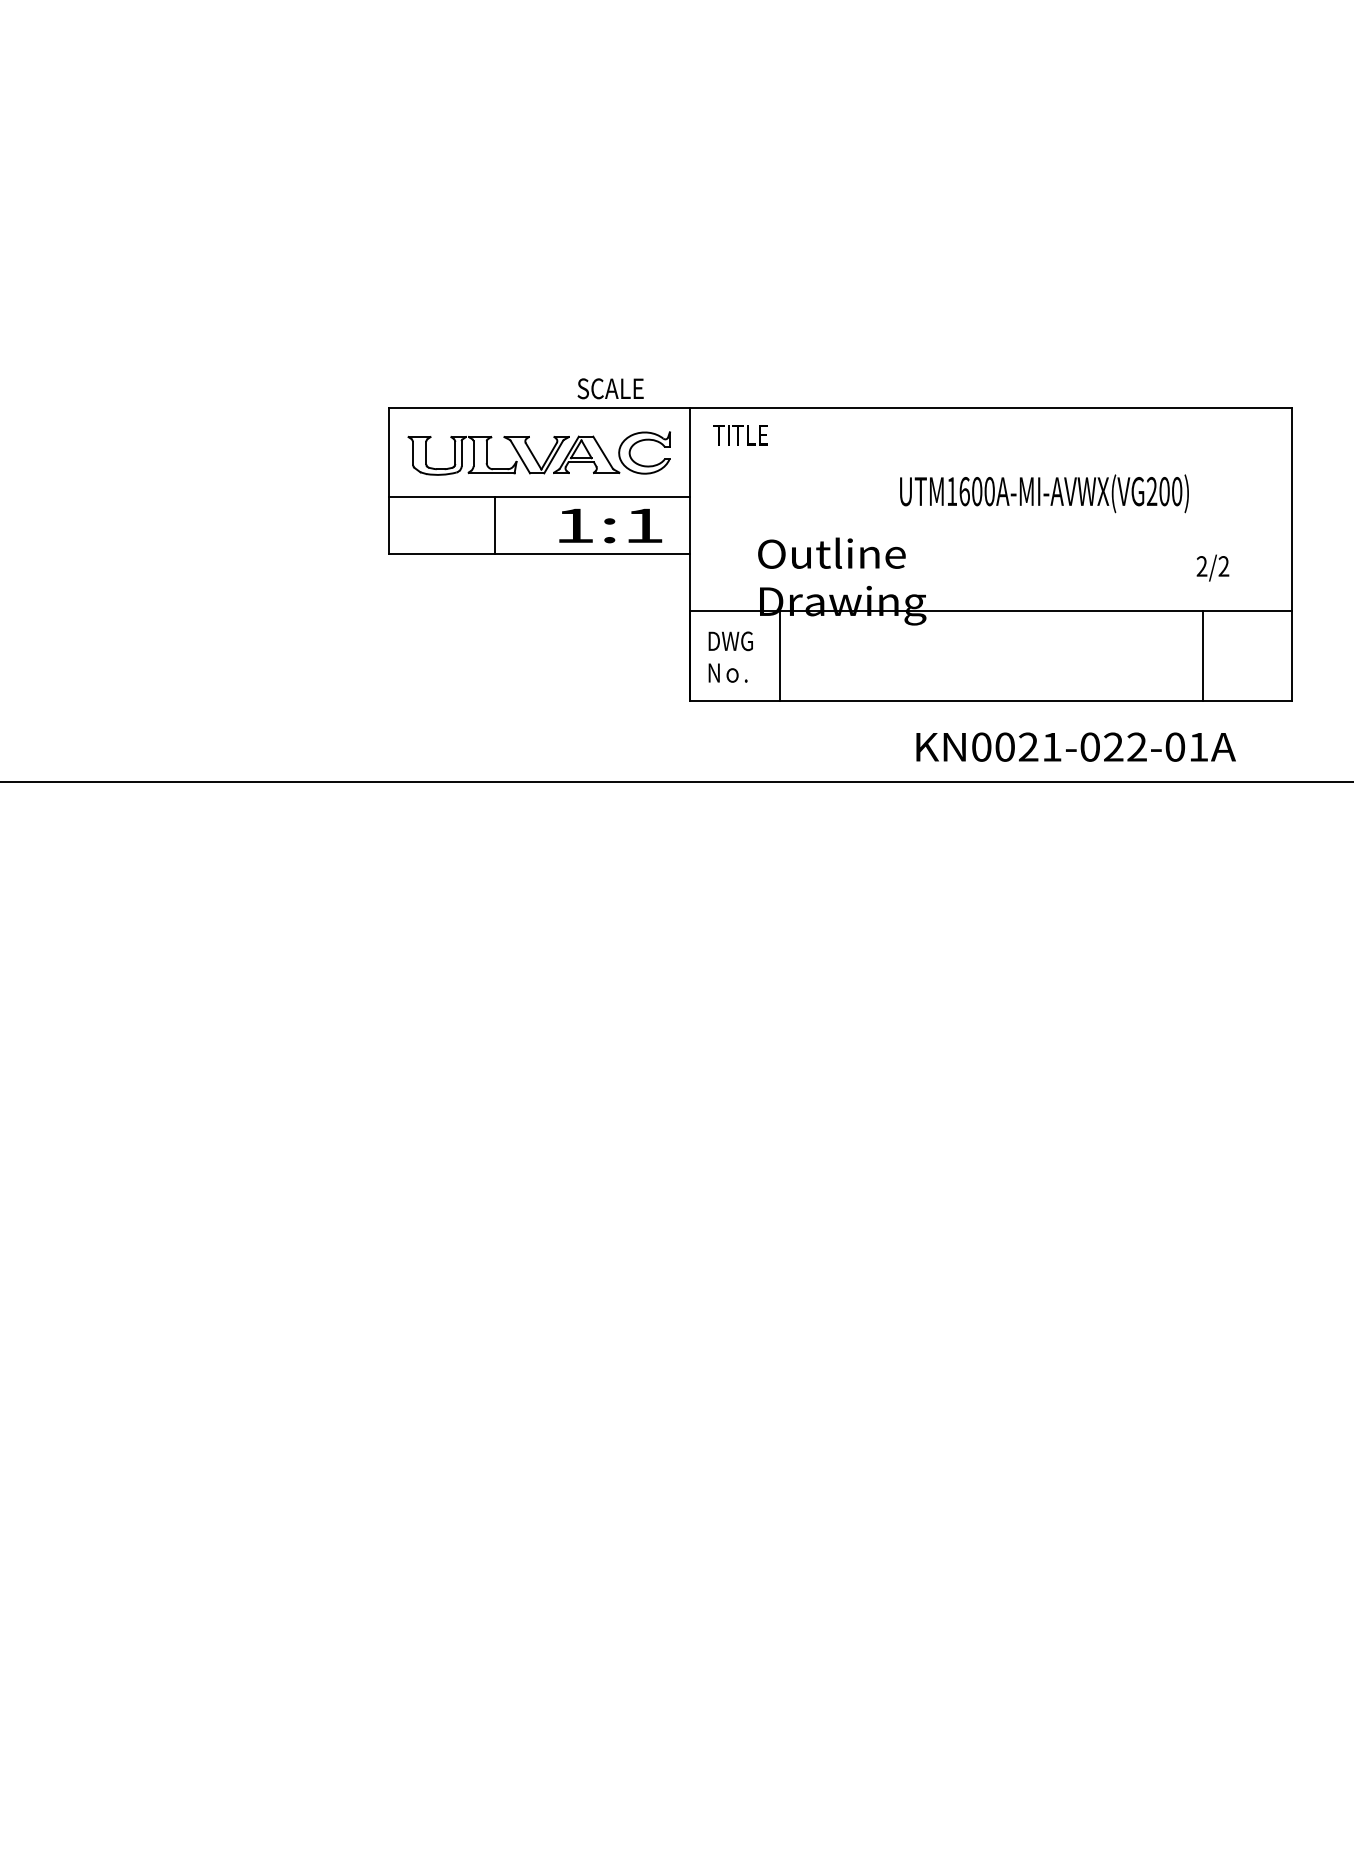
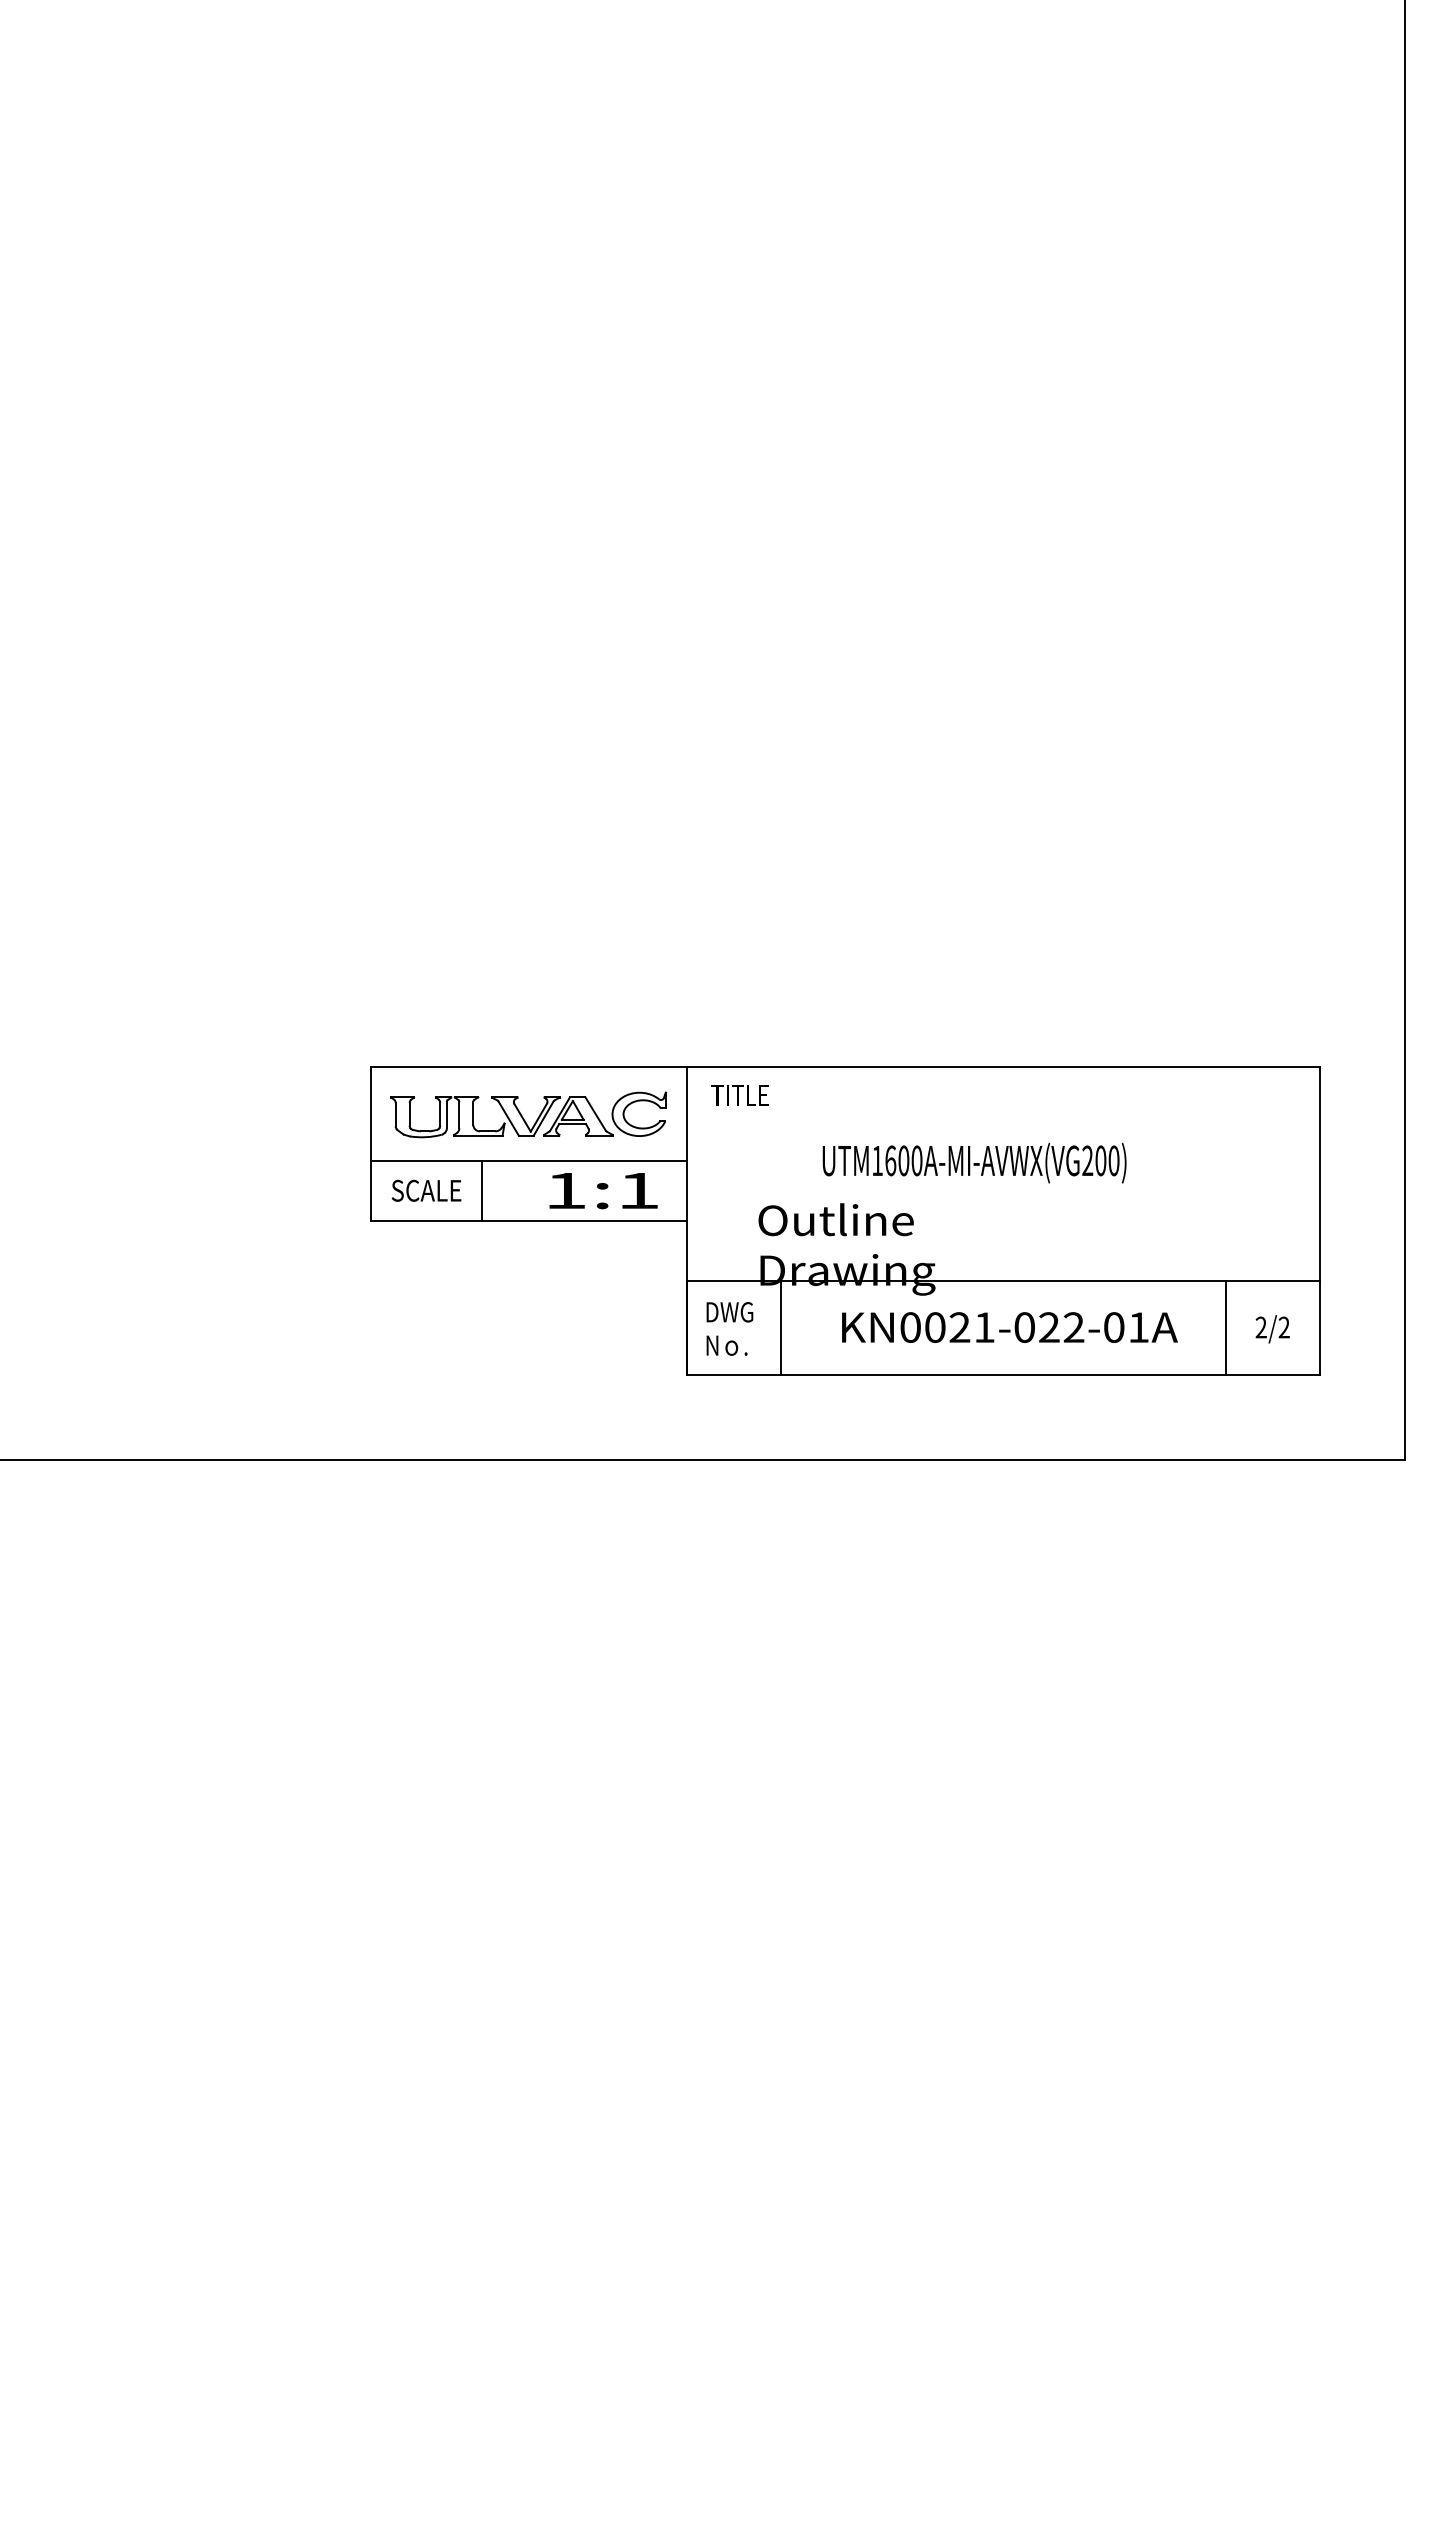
text: (610, 388) -> (426, 1190), moved
text: (1044, 493) -> (974, 1162), moved
text: (1212, 568) -> (1272, 1329), moved
text: (1075, 747) -> (1009, 1327), moved

